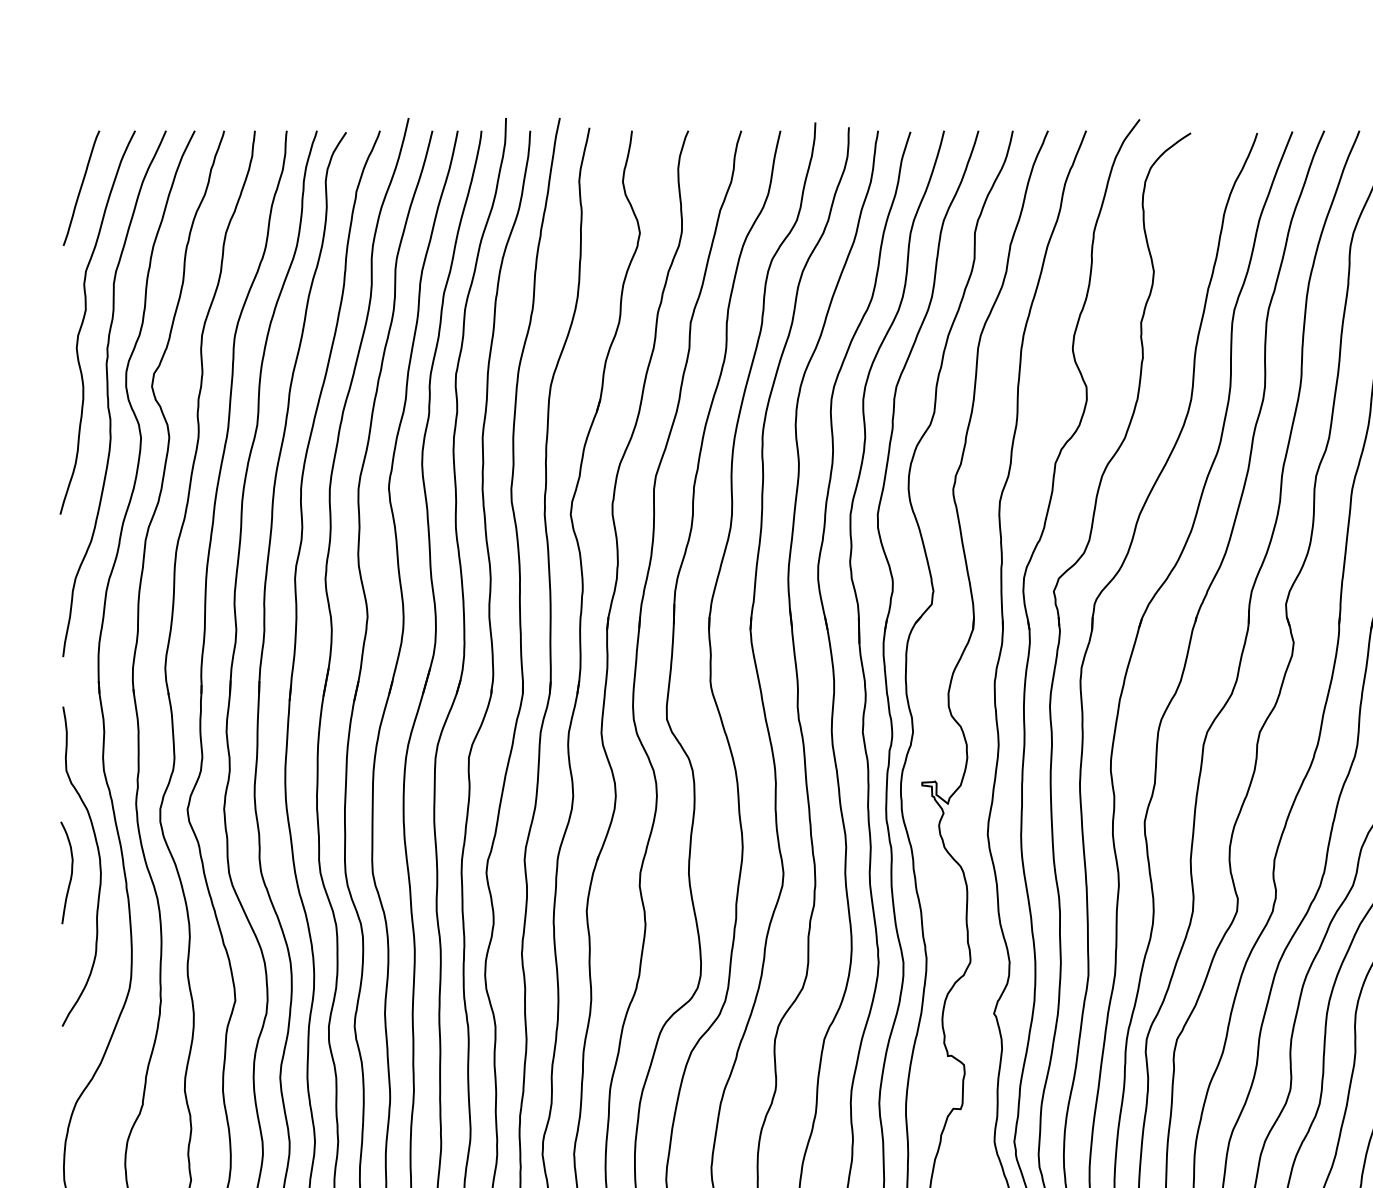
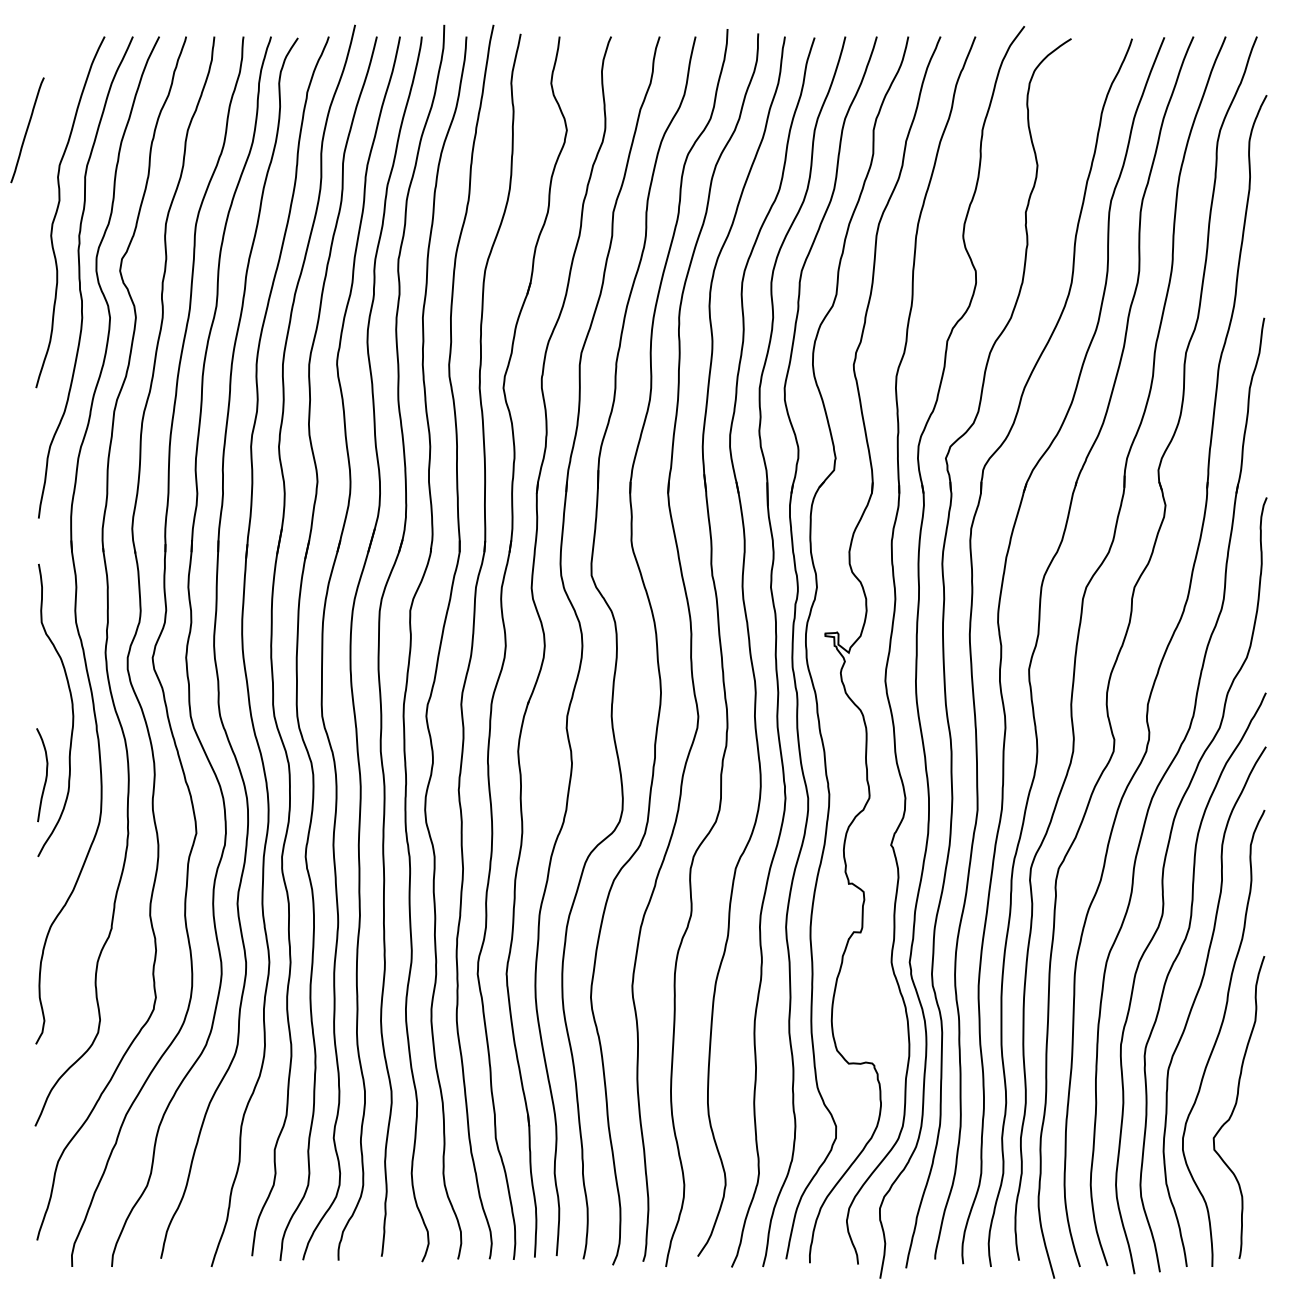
curve: (81, 188) -> (27, 130), moved
curve: (70, 873) -> (45, 775), moved

